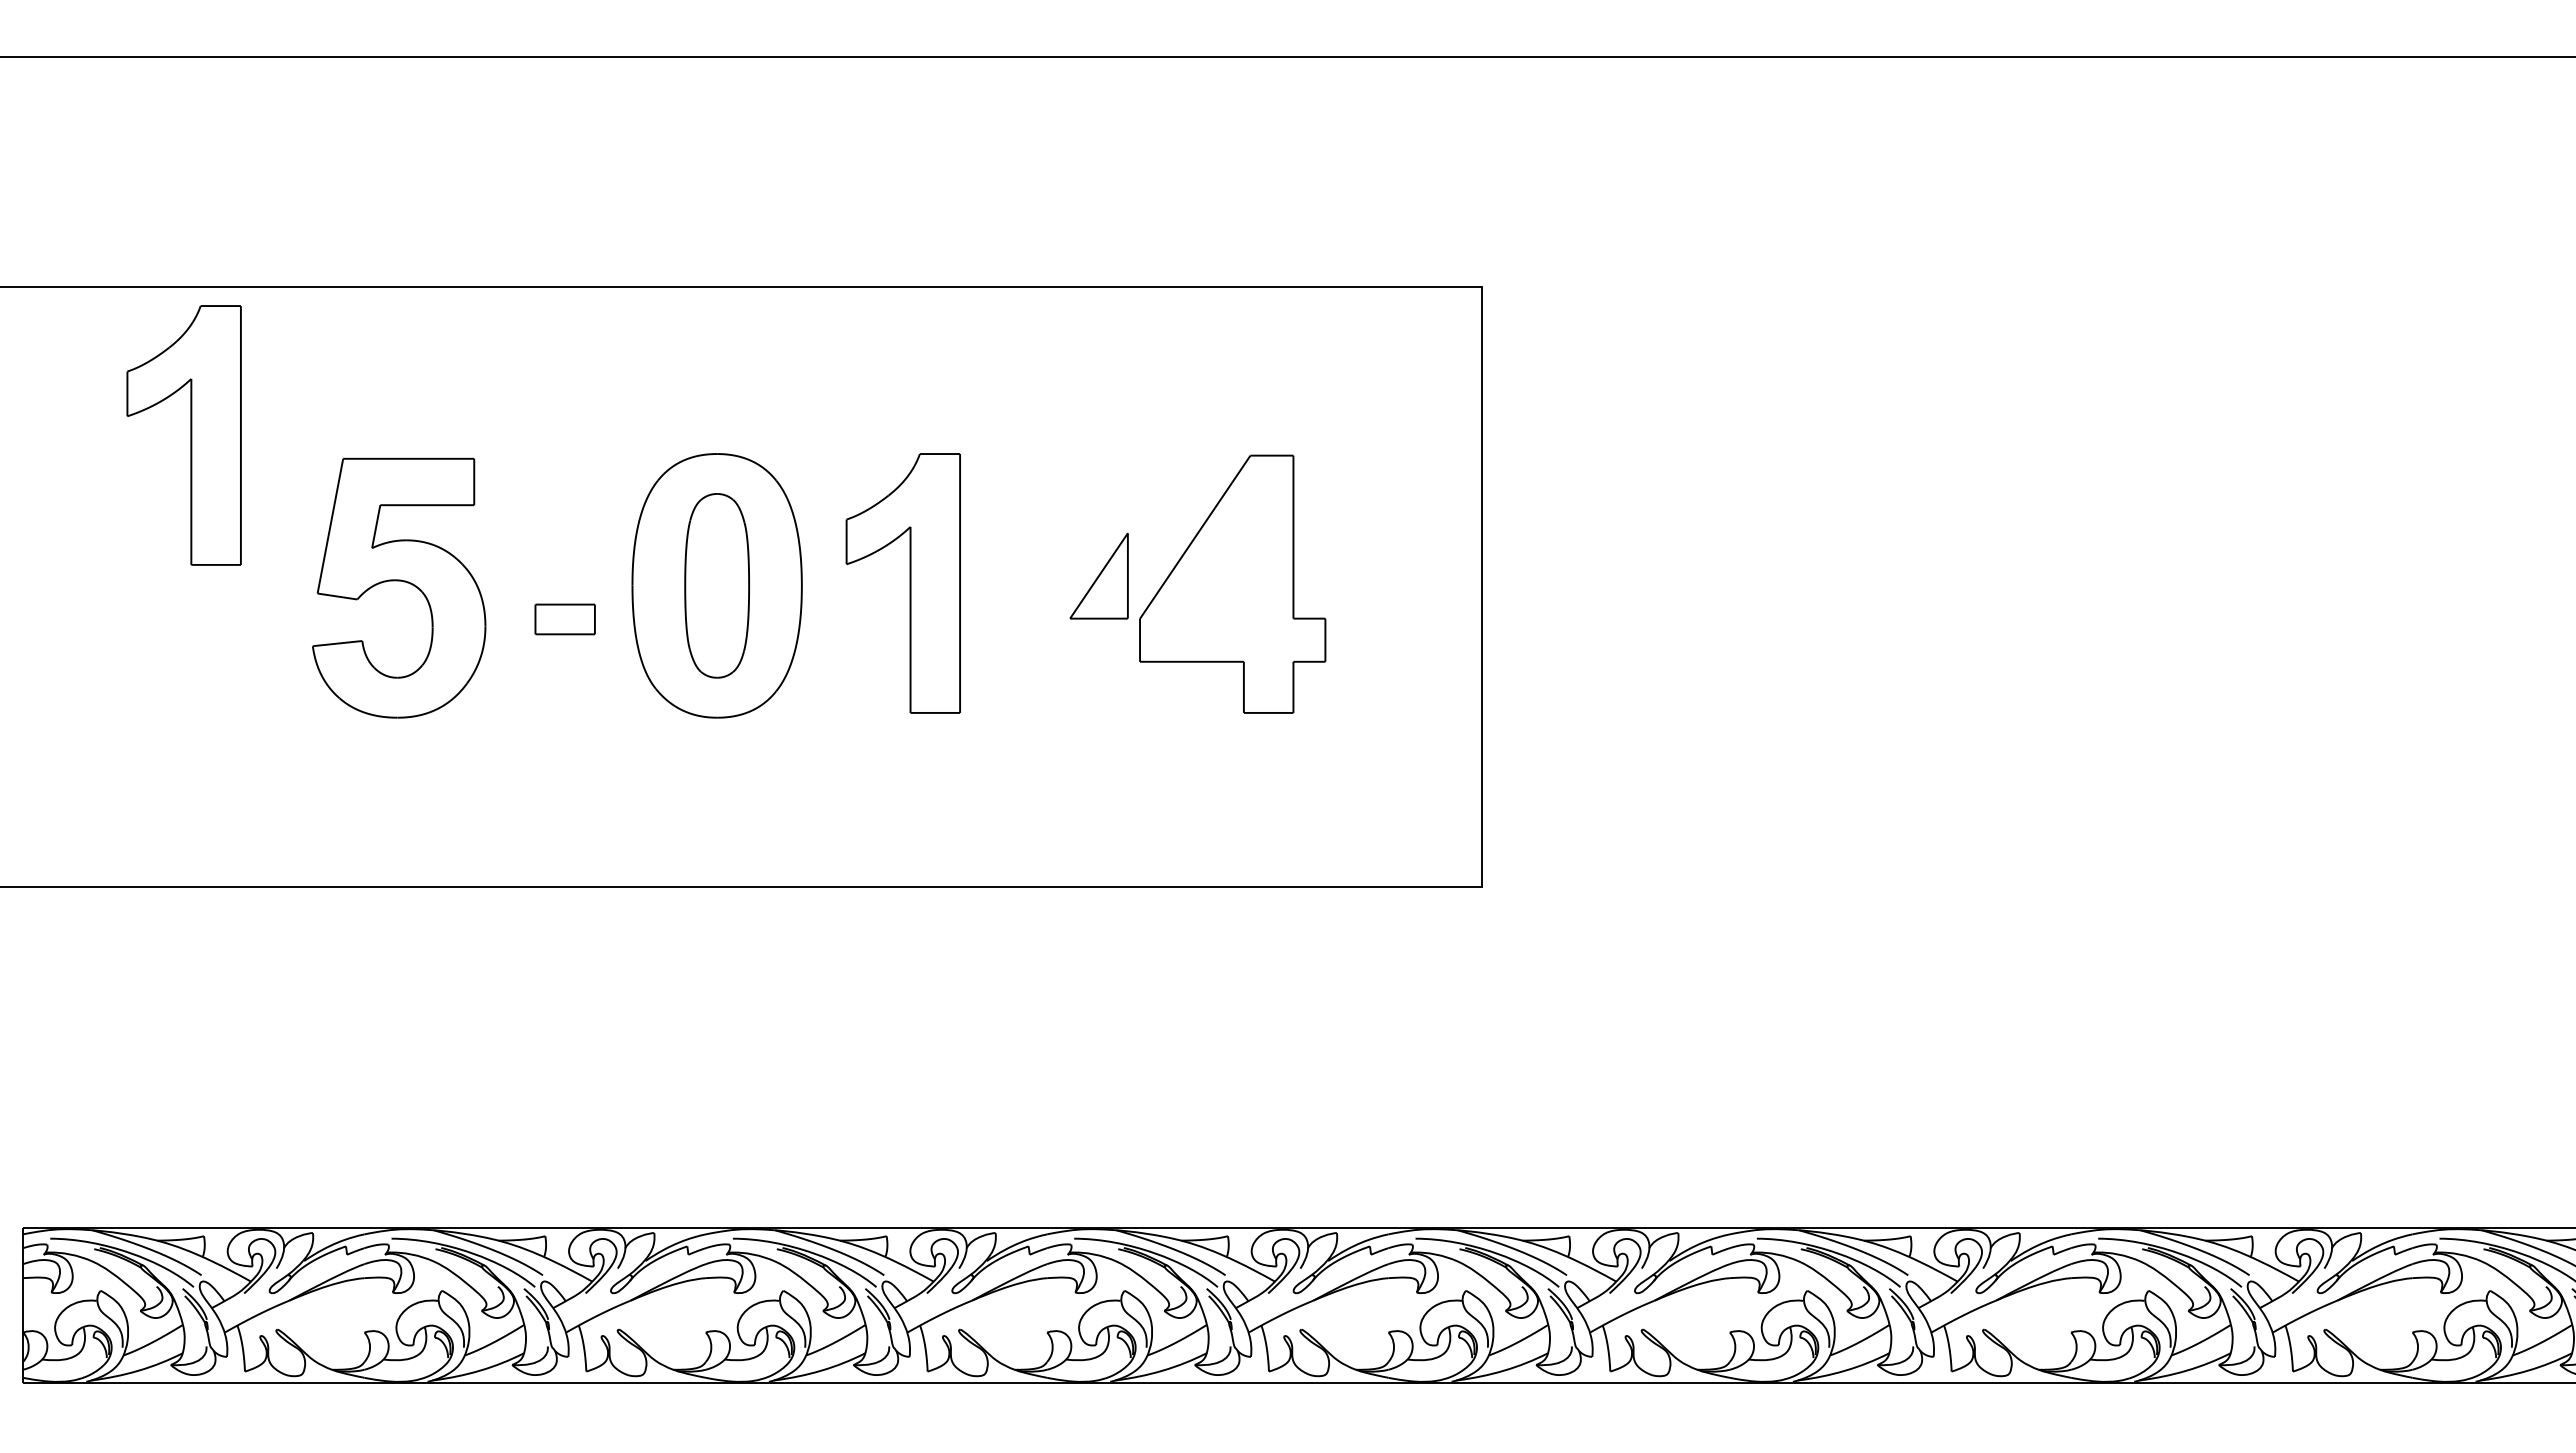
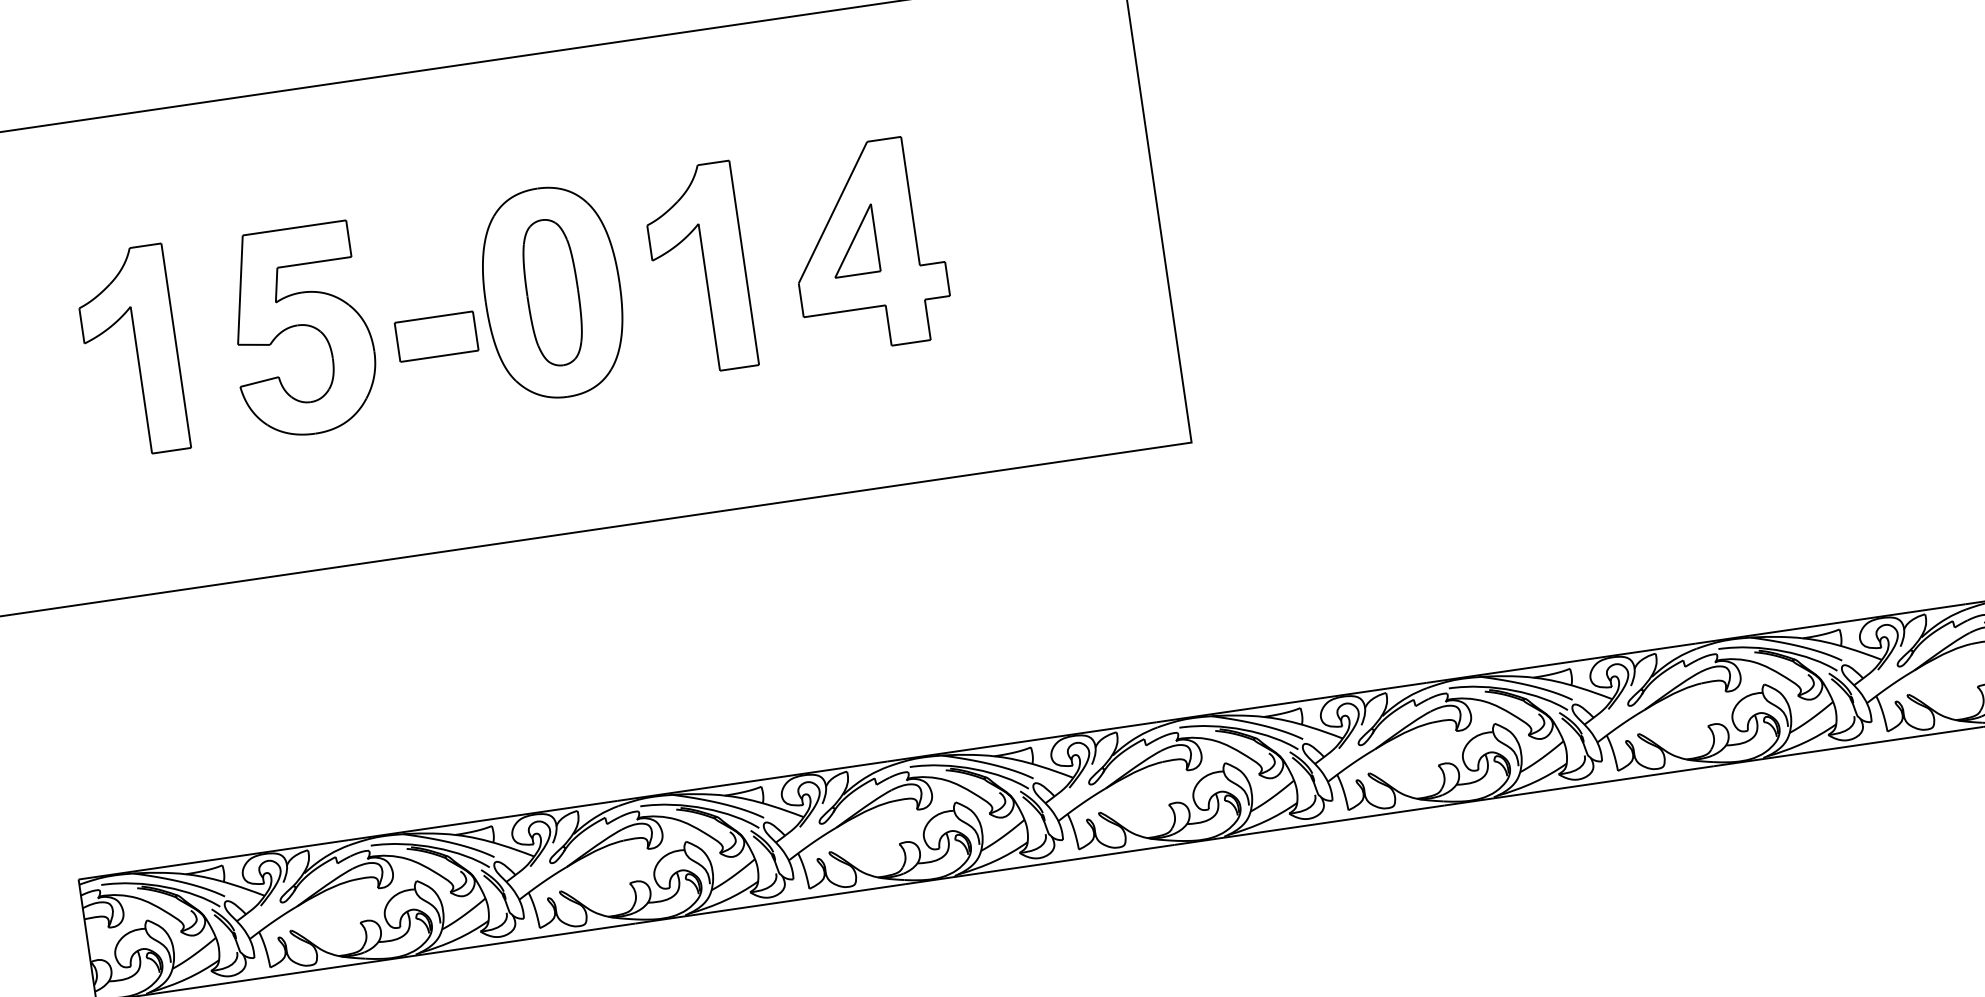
part: (190, 435) -> (136, 351), moved
part: (1232, 583) -> (867, 244), moved
part: (564, 619) -> (436, 336), size x1.67

